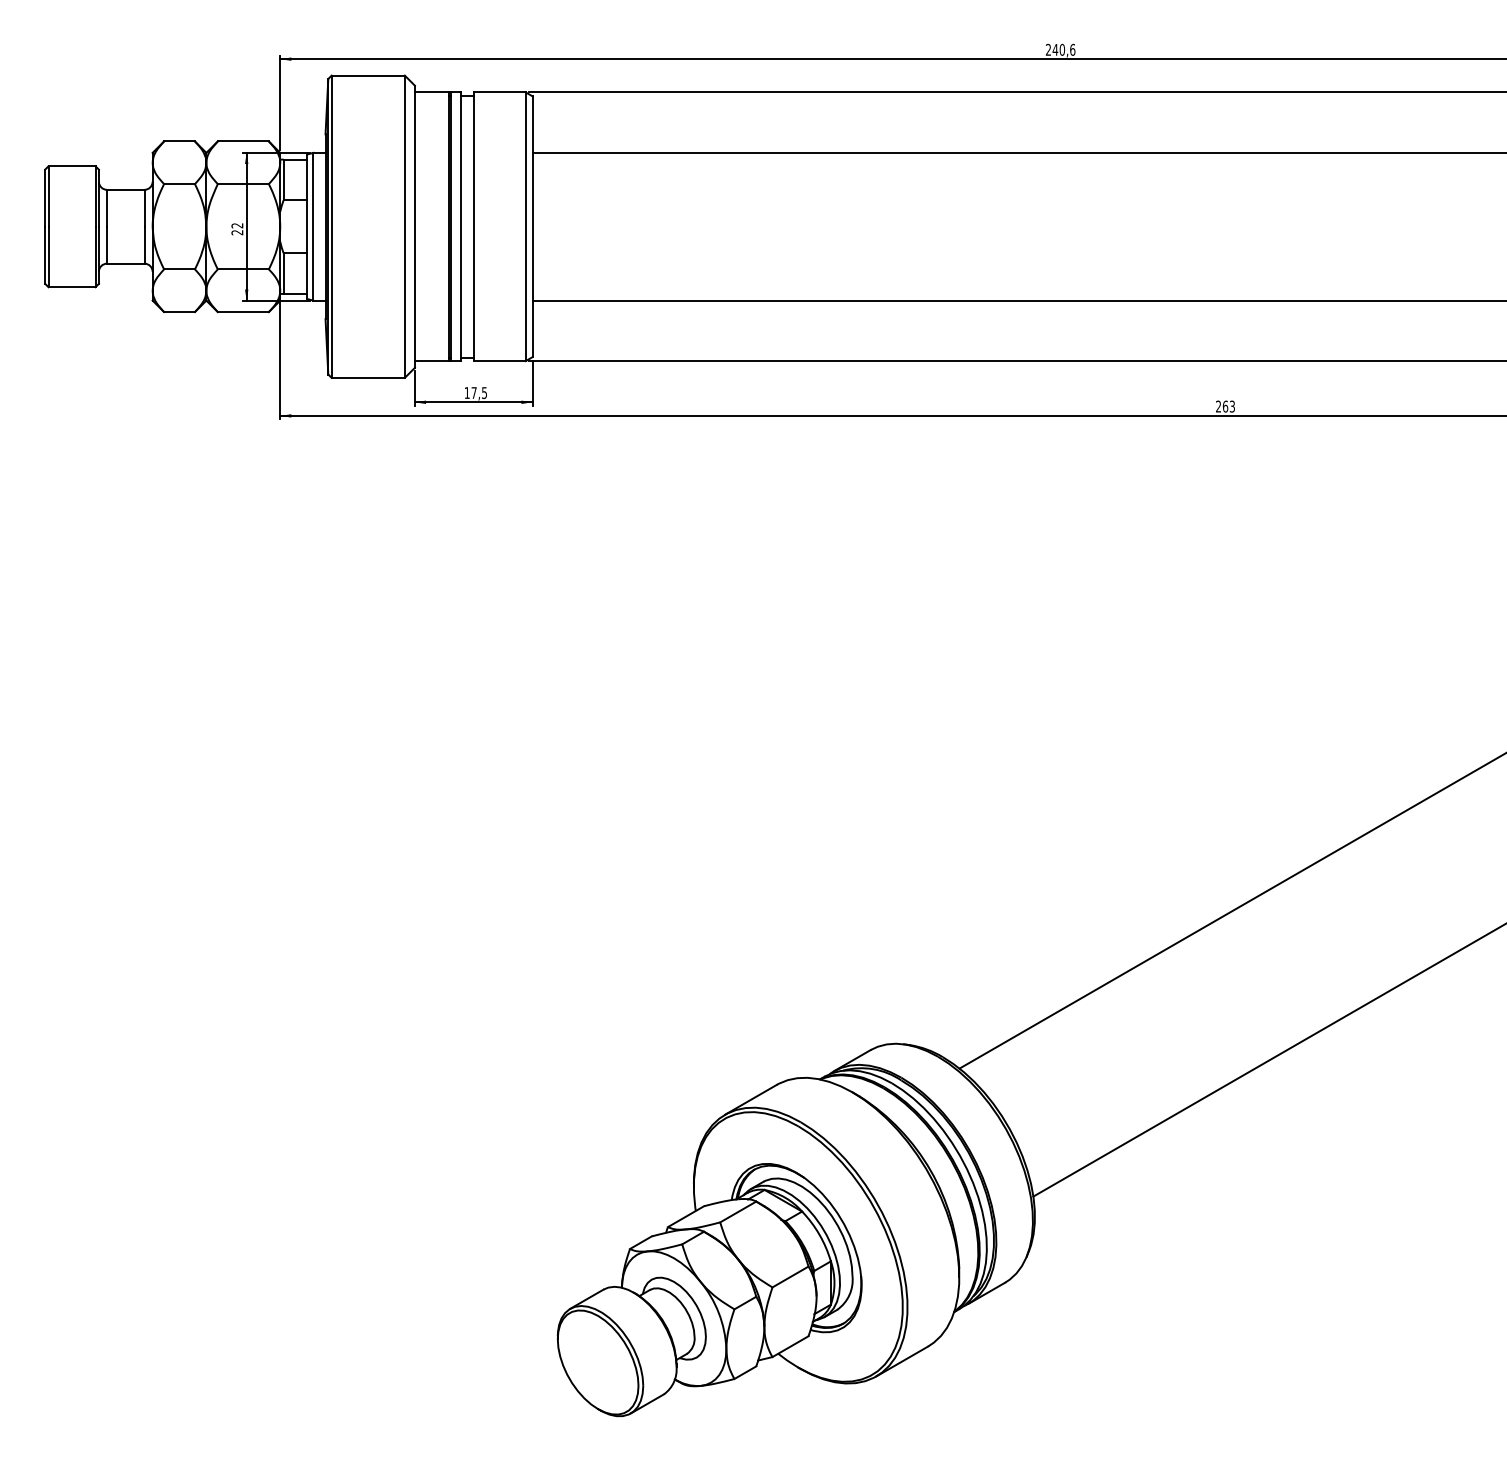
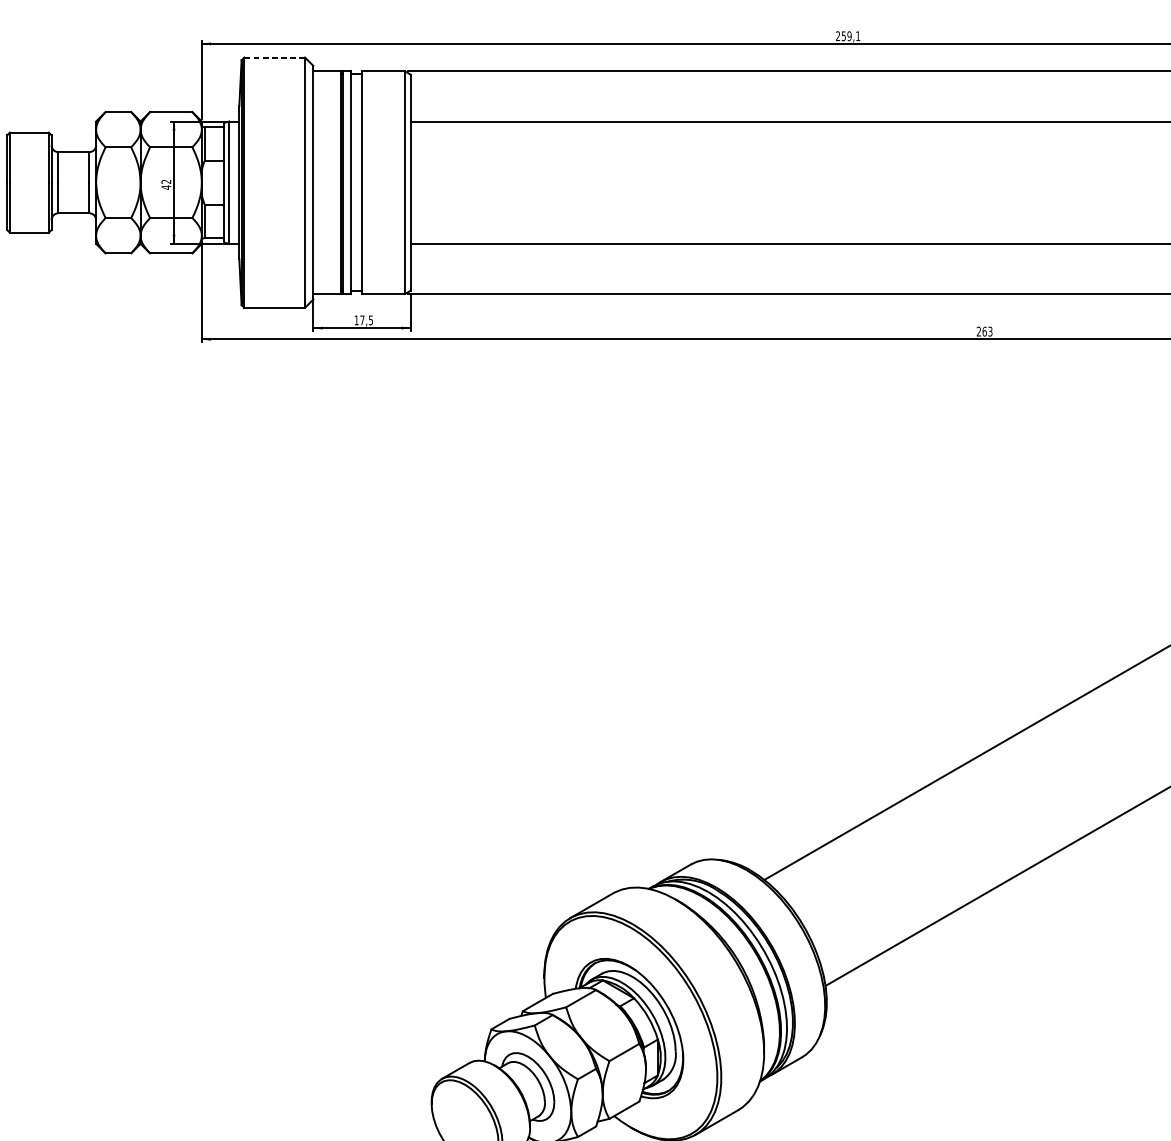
text: (1063, 49) -> (850, 35), 240,6 -> 259,1
line: (368, 75) -> (274, 57), solid -> dashed
text: (237, 232) -> (166, 187), 22 -> 42

